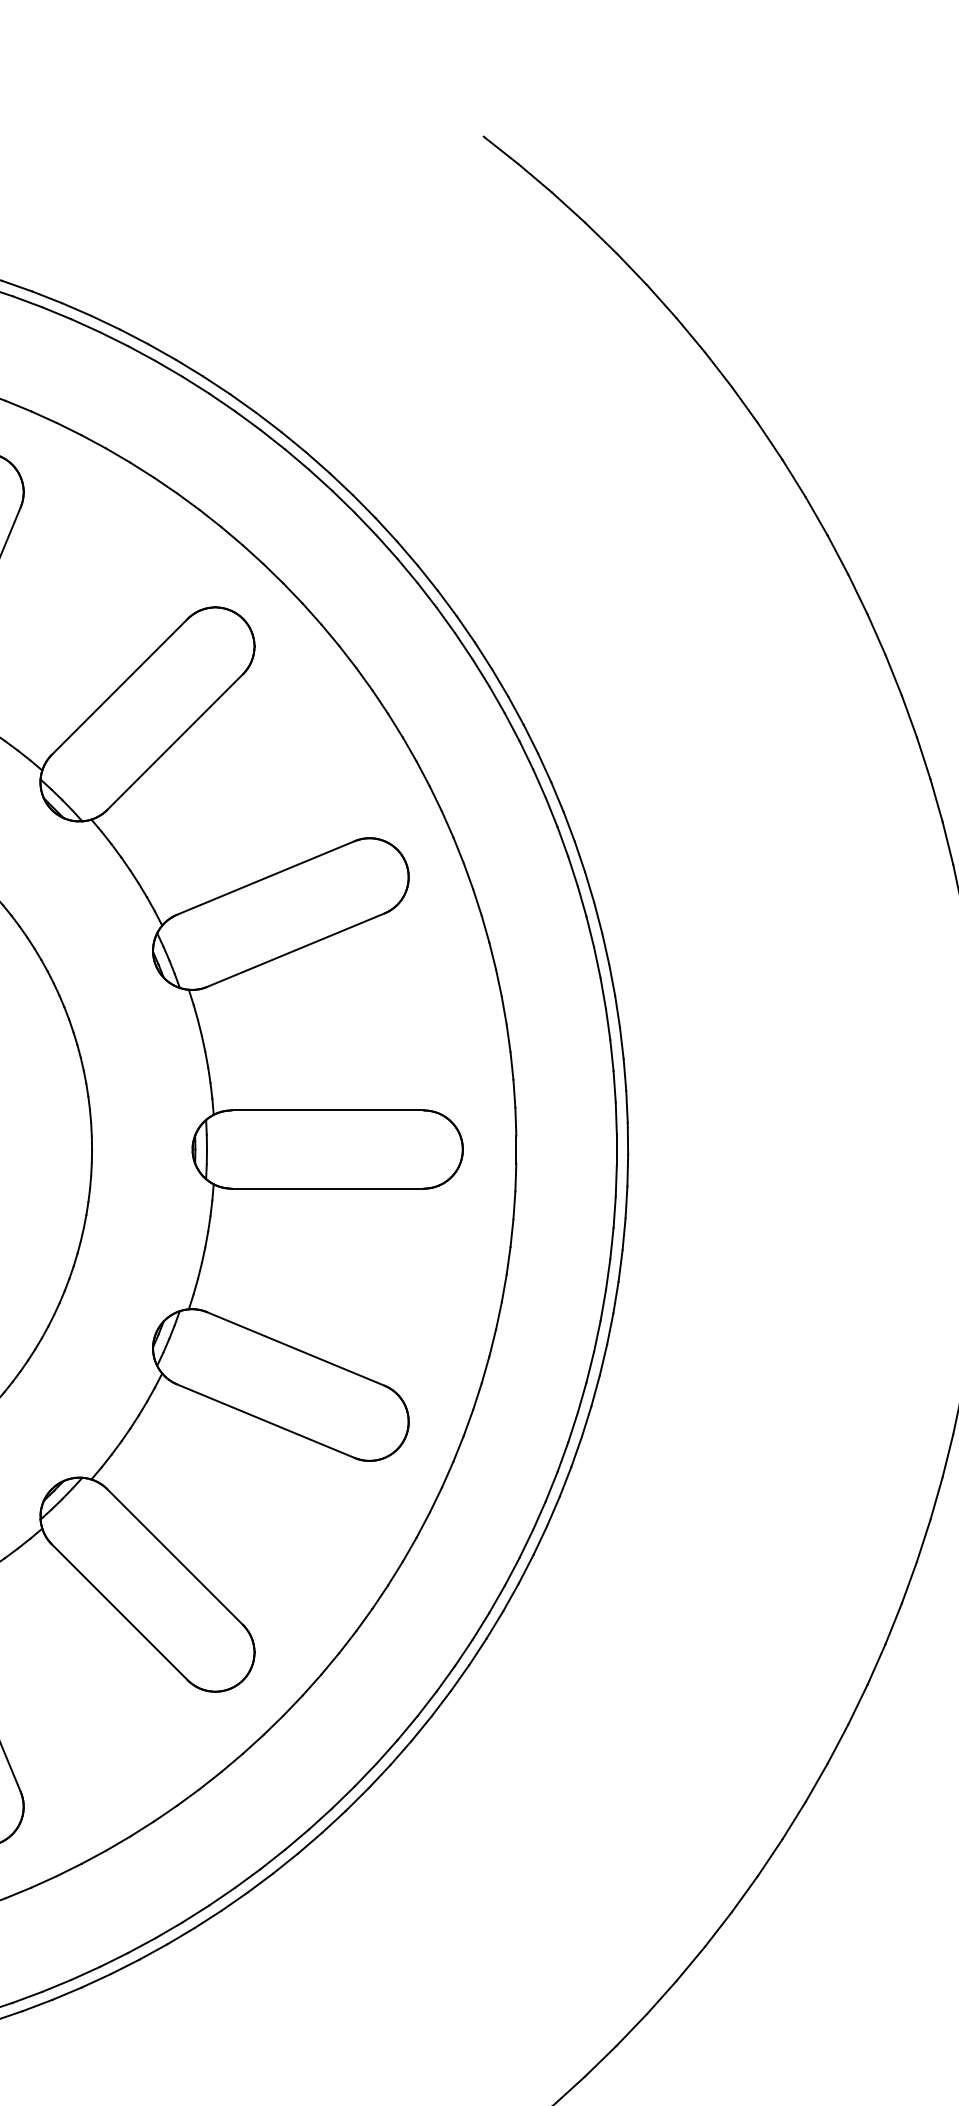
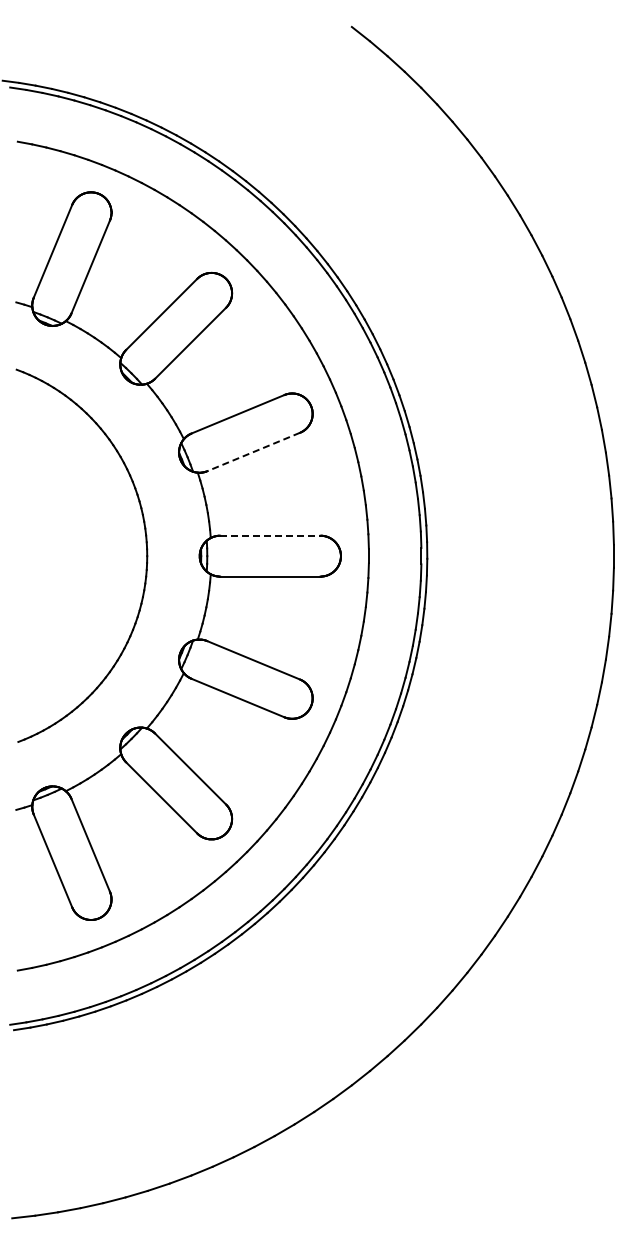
line: (295, 951) -> (253, 452), solid -> dashed
line: (328, 1110) -> (270, 535), solid -> dashed

